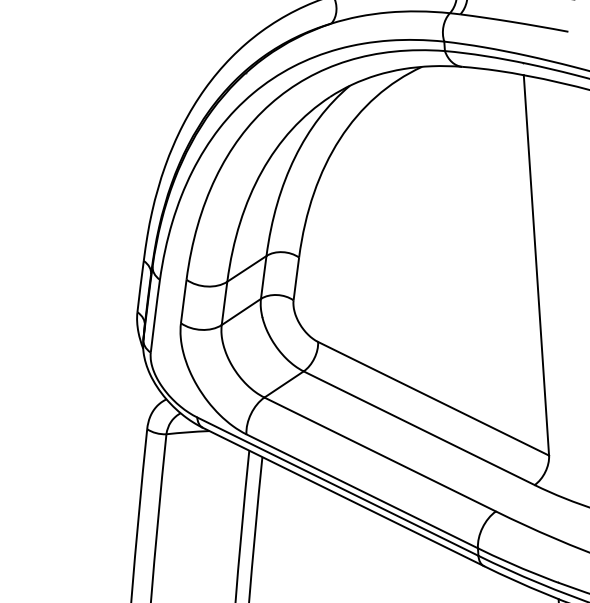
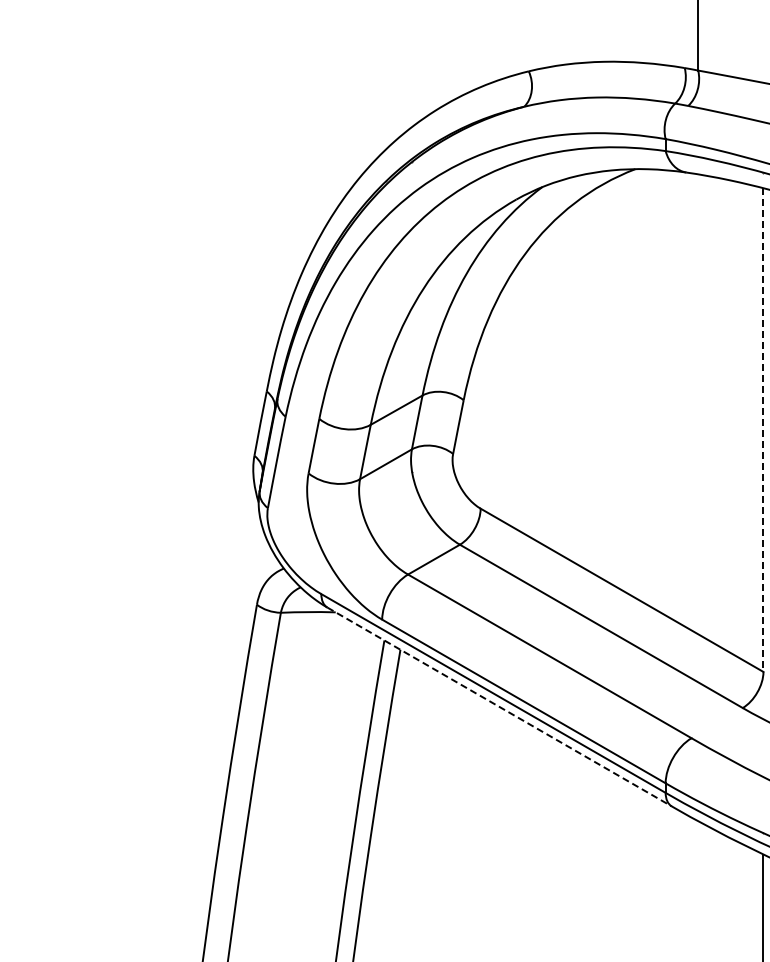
line: (536, 265) -> (763, 430), solid -> dashed
line: (343, 497) -> (499, 707), solid -> dashed

